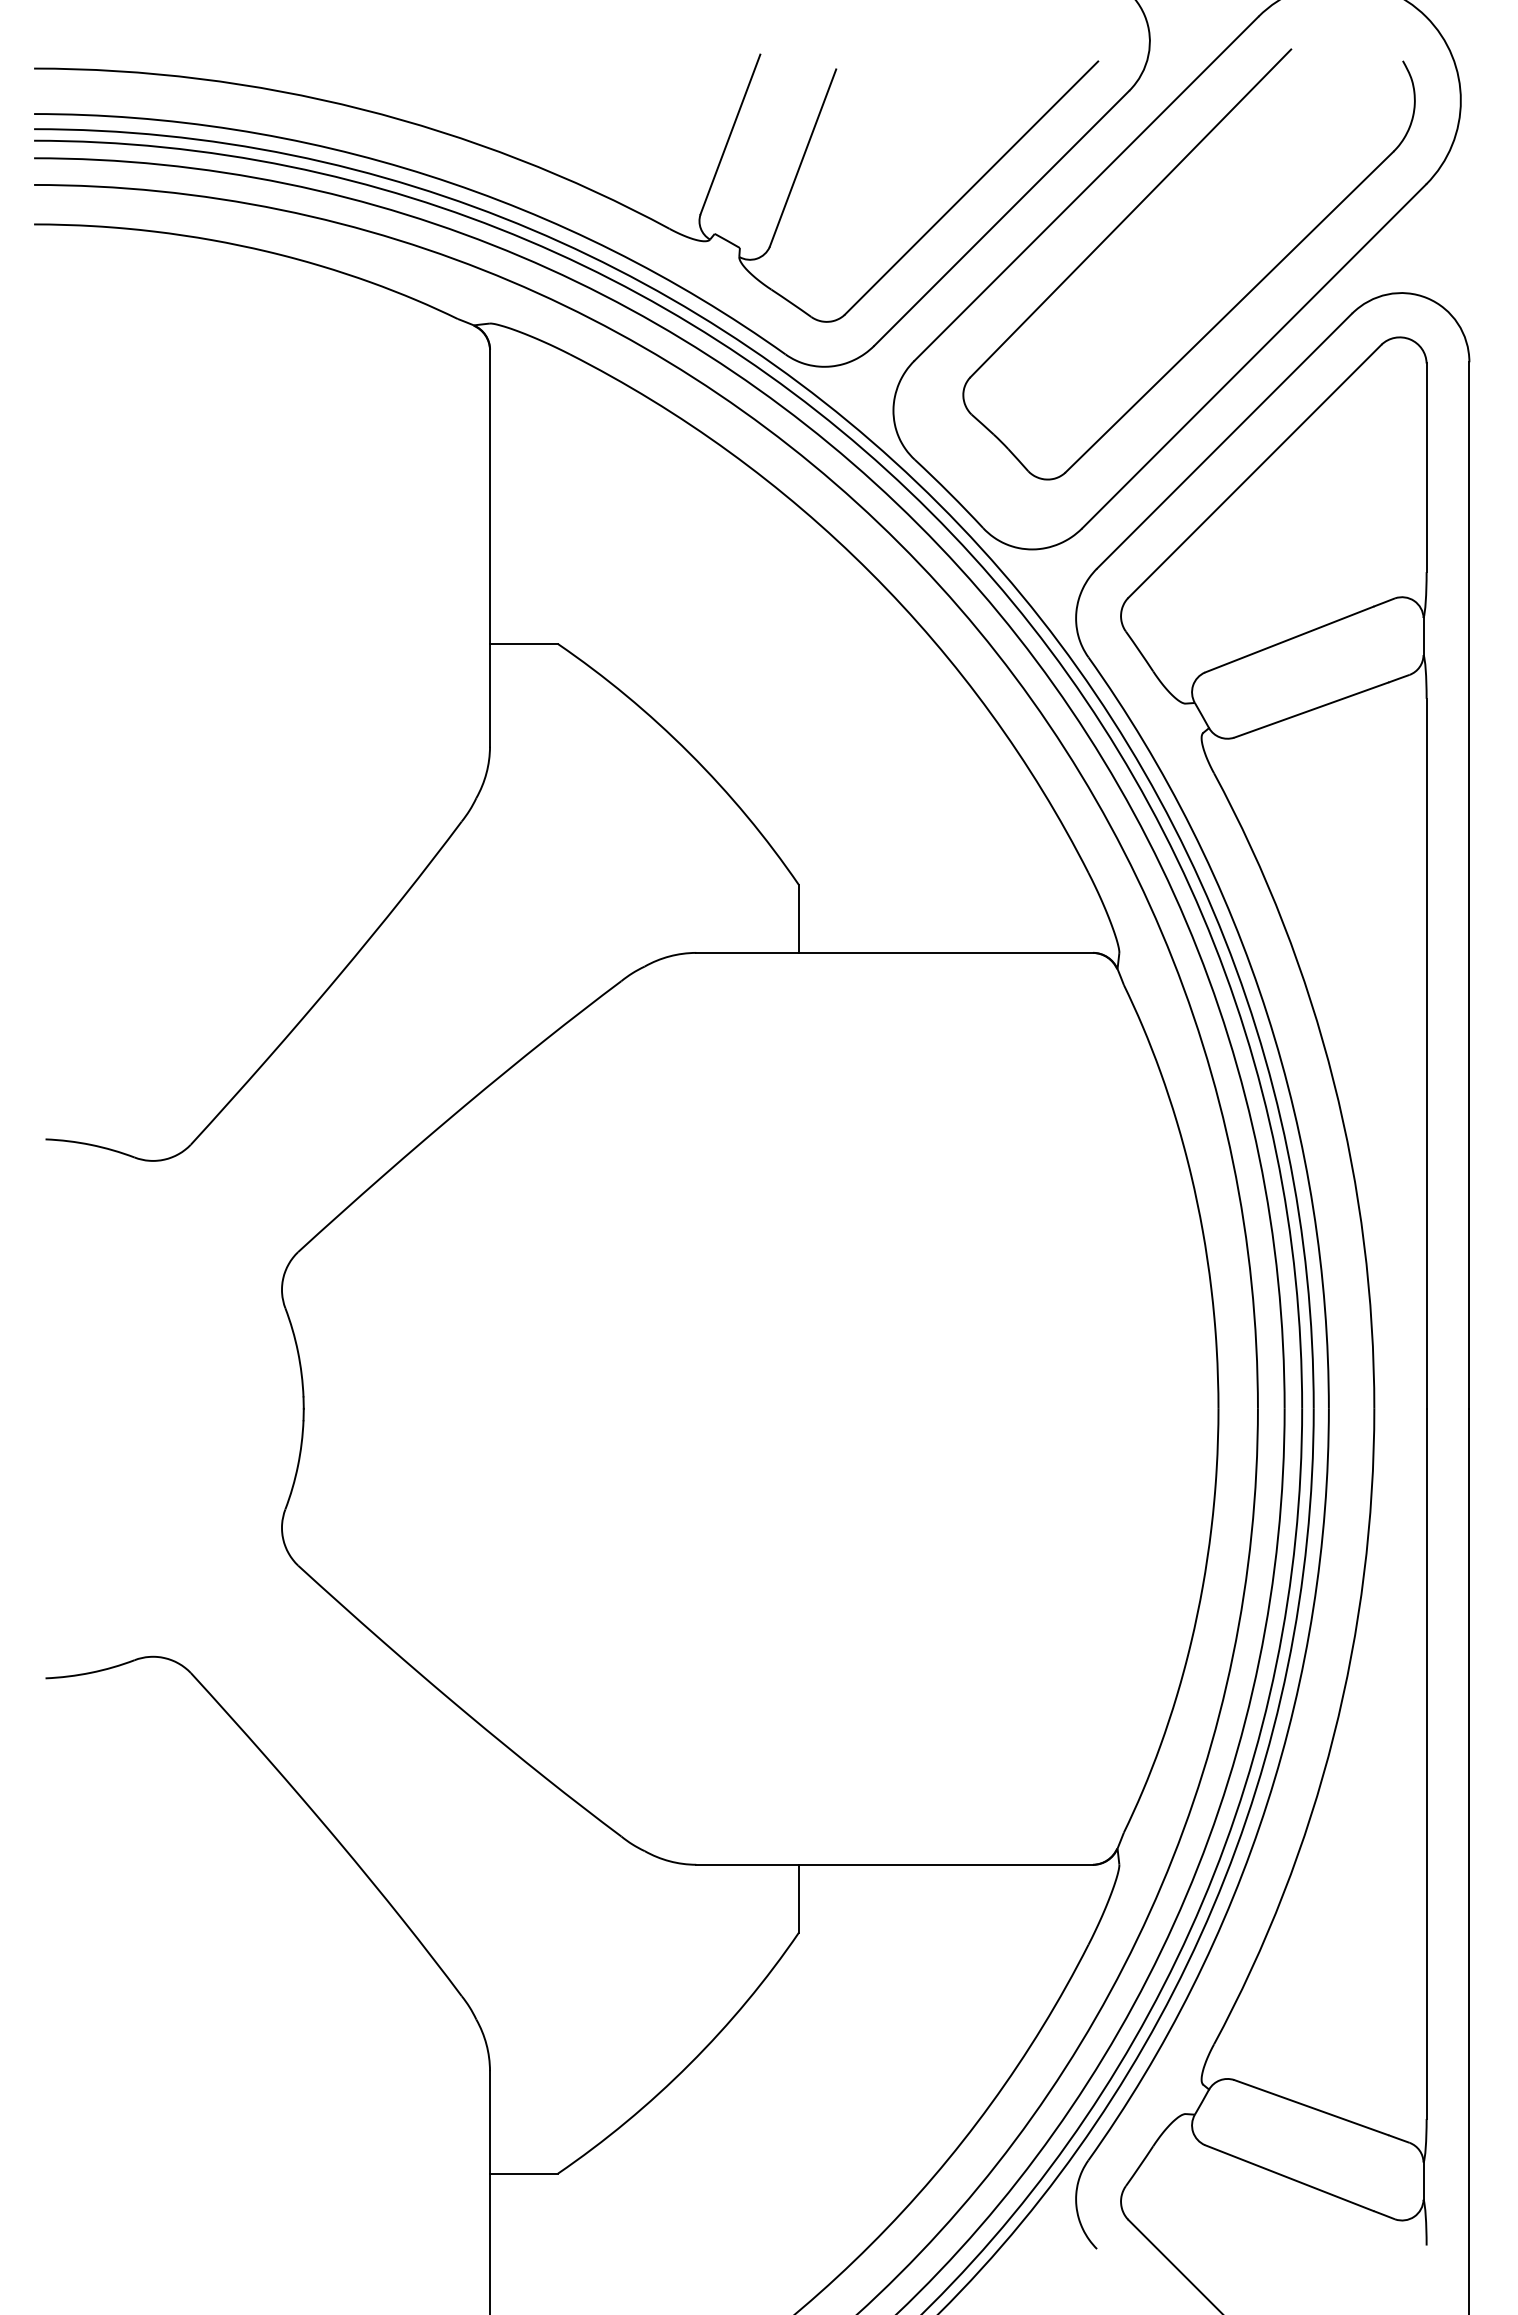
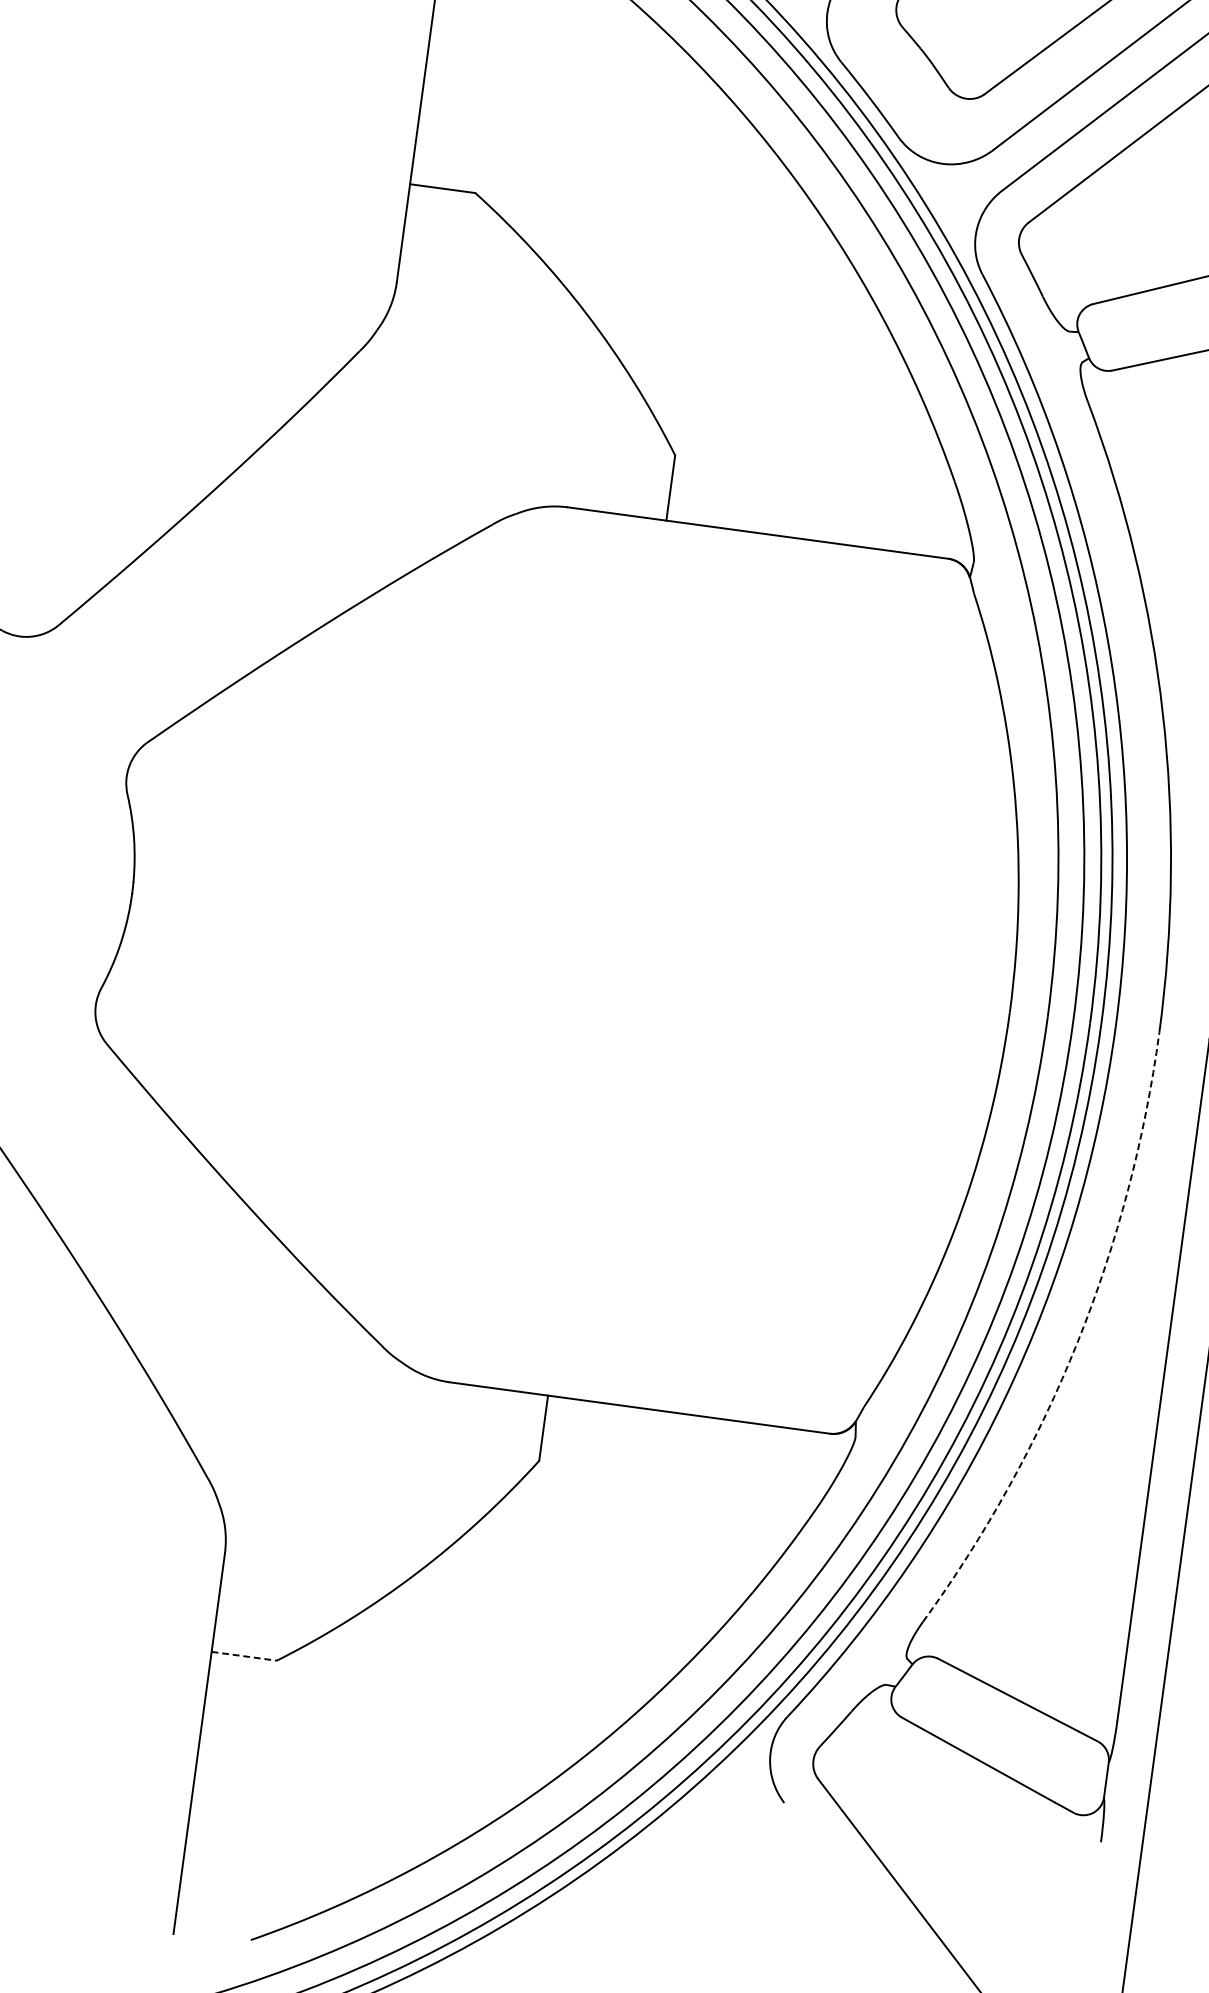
arc: (1333, 1736) -> (1077, 1341), solid -> dashed
line: (524, 2173) -> (244, 1656), solid -> dashed

